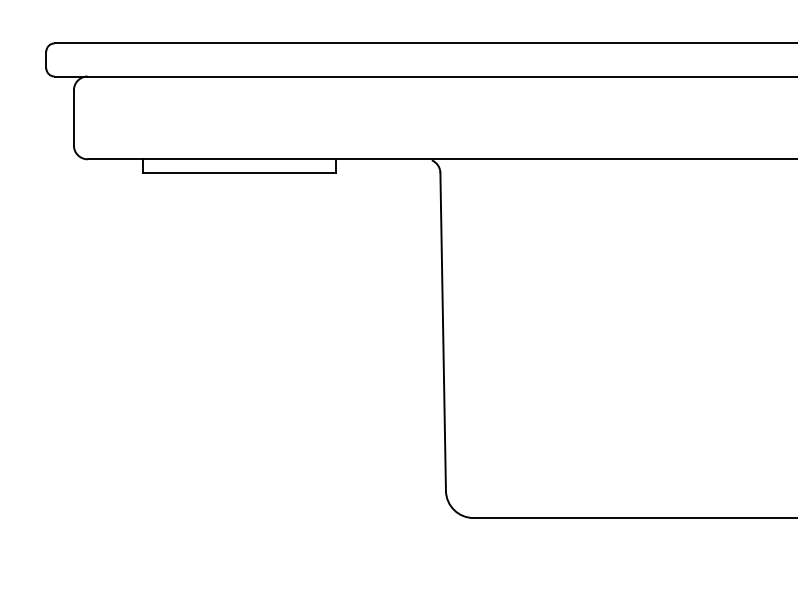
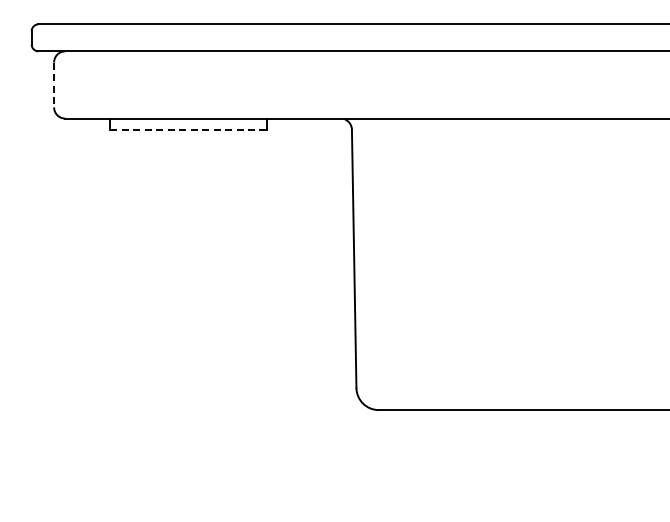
line: (74, 118) -> (54, 85), solid -> dashed
line: (240, 172) -> (189, 129), solid -> dashed

